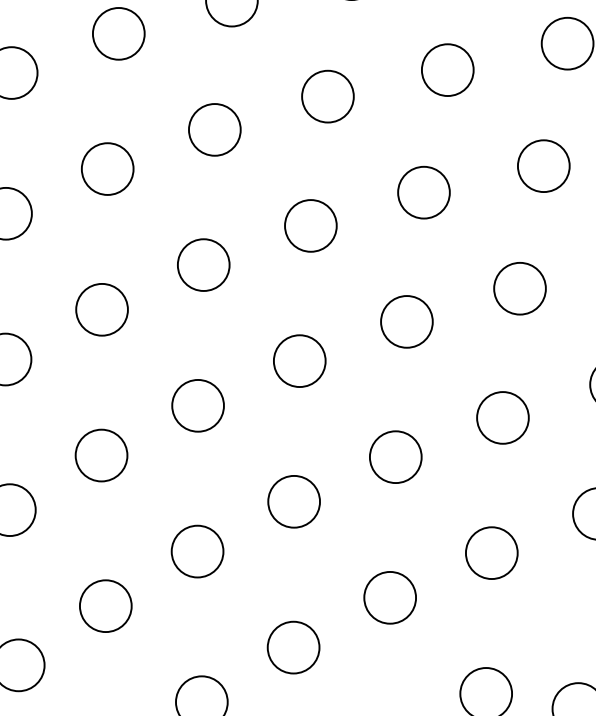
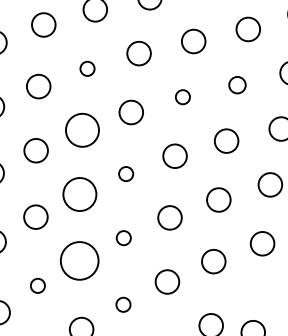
circle: (214, 129) -> (87, 68), size x0.6
circle: (543, 164) -> (237, 84), size x0.7
circle: (423, 190) -> (182, 96), size x0.6
circle: (203, 265) -> (82, 130), size x1.4
circle: (298, 359) -> (125, 173), size x0.6
circle: (197, 405) -> (79, 194), size x1.4
circle: (293, 500) -> (123, 237), size x0.6
circle: (197, 550) -> (79, 260), size x1.6
circle: (105, 605) -> (37, 285), size x0.6
circle: (293, 647) -> (123, 304), size x0.6

